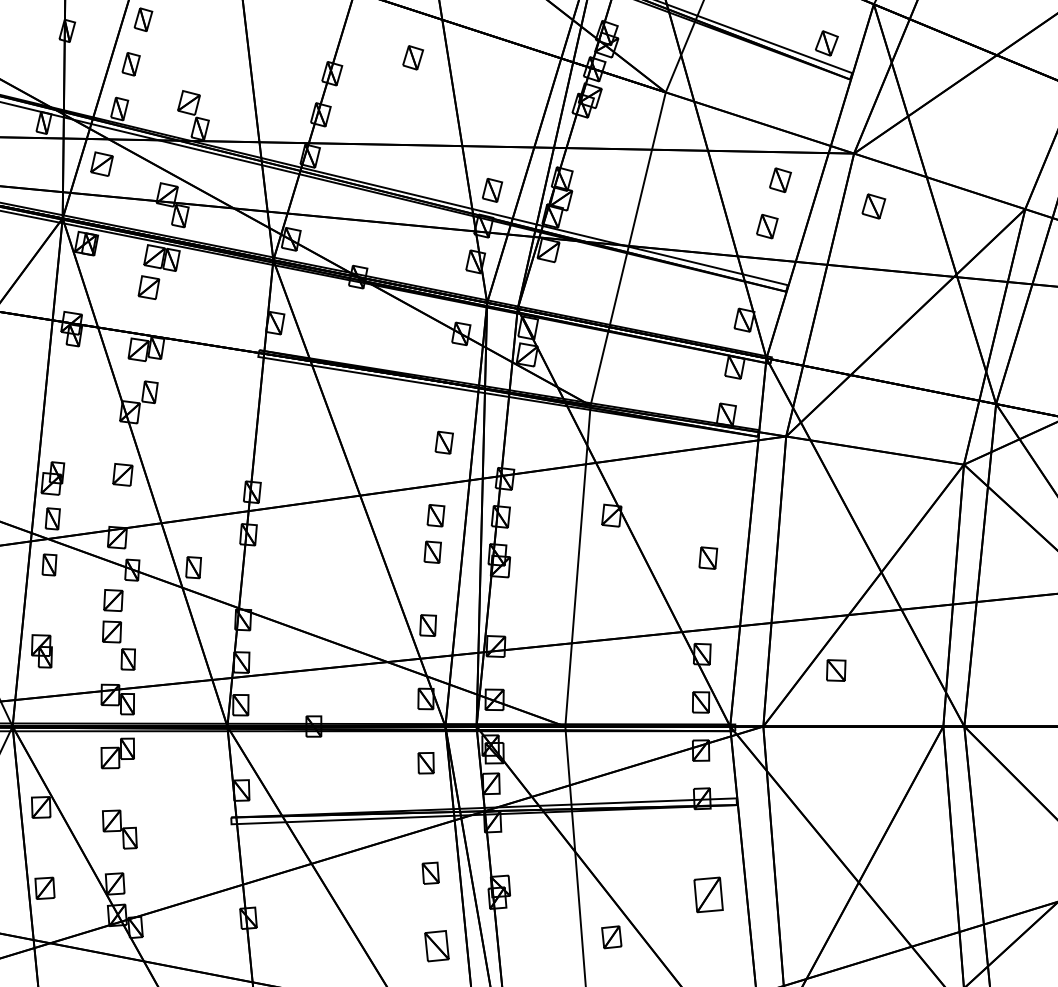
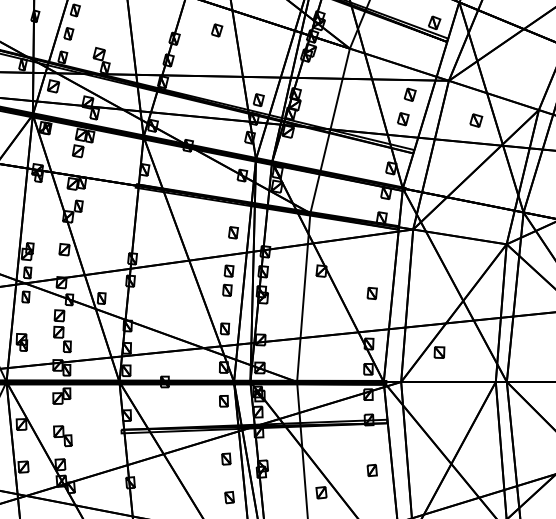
part: (874, 206) -> (476, 120), moved
part: (706, 894) -> (371, 470), size x0.62
part: (436, 946) -> (229, 497), size x0.71

